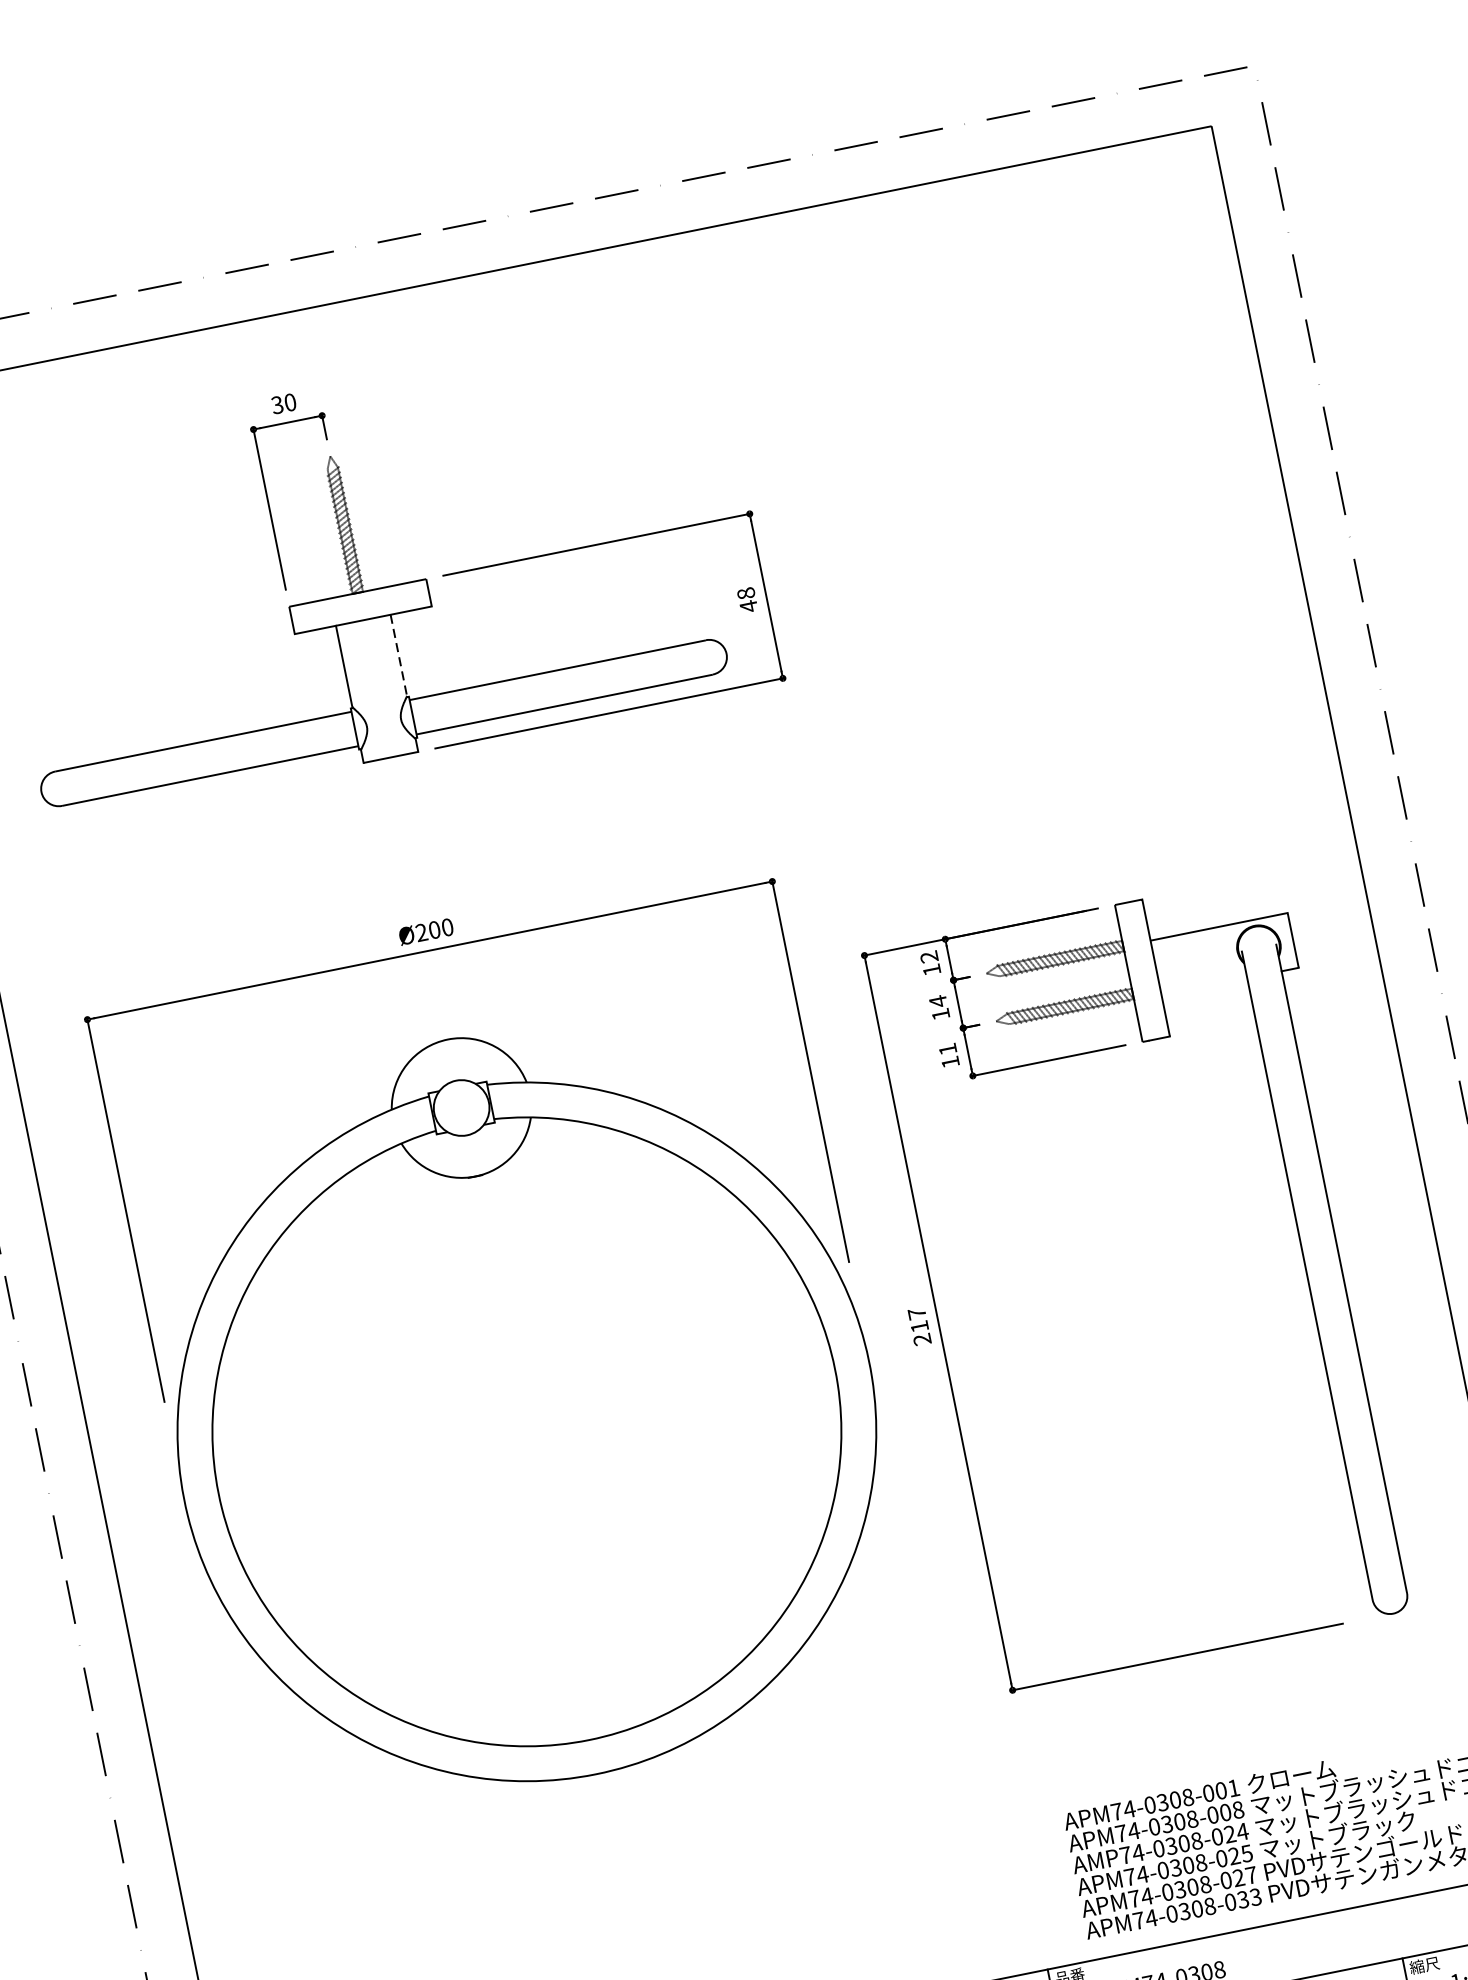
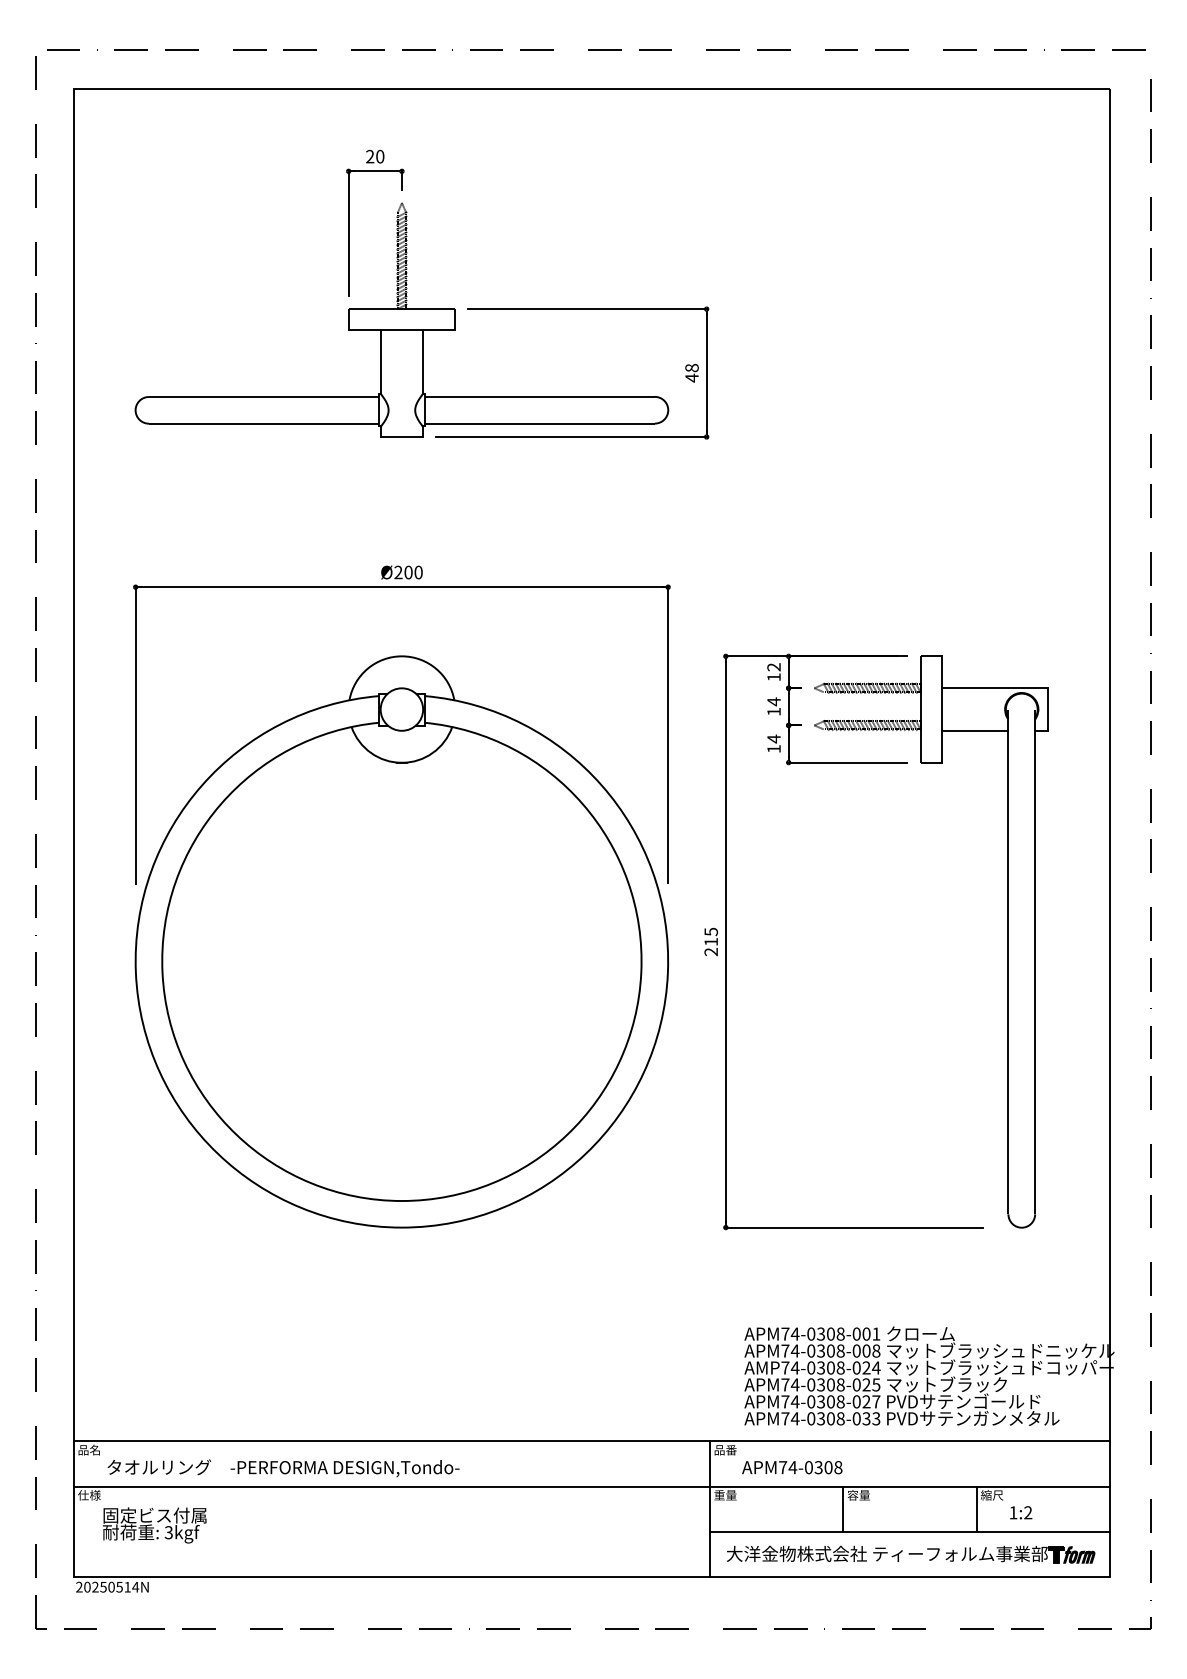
text: (277, 404) -> (370, 156), 30 -> 20
line: (399, 655) -> (423, 362), dashed -> solid
line: (1203, 986) -> (974, 730), added
text: (947, 1048) -> (773, 738), 11 -> 14
text: (916, 1313) -> (710, 931), 217 -> 215

